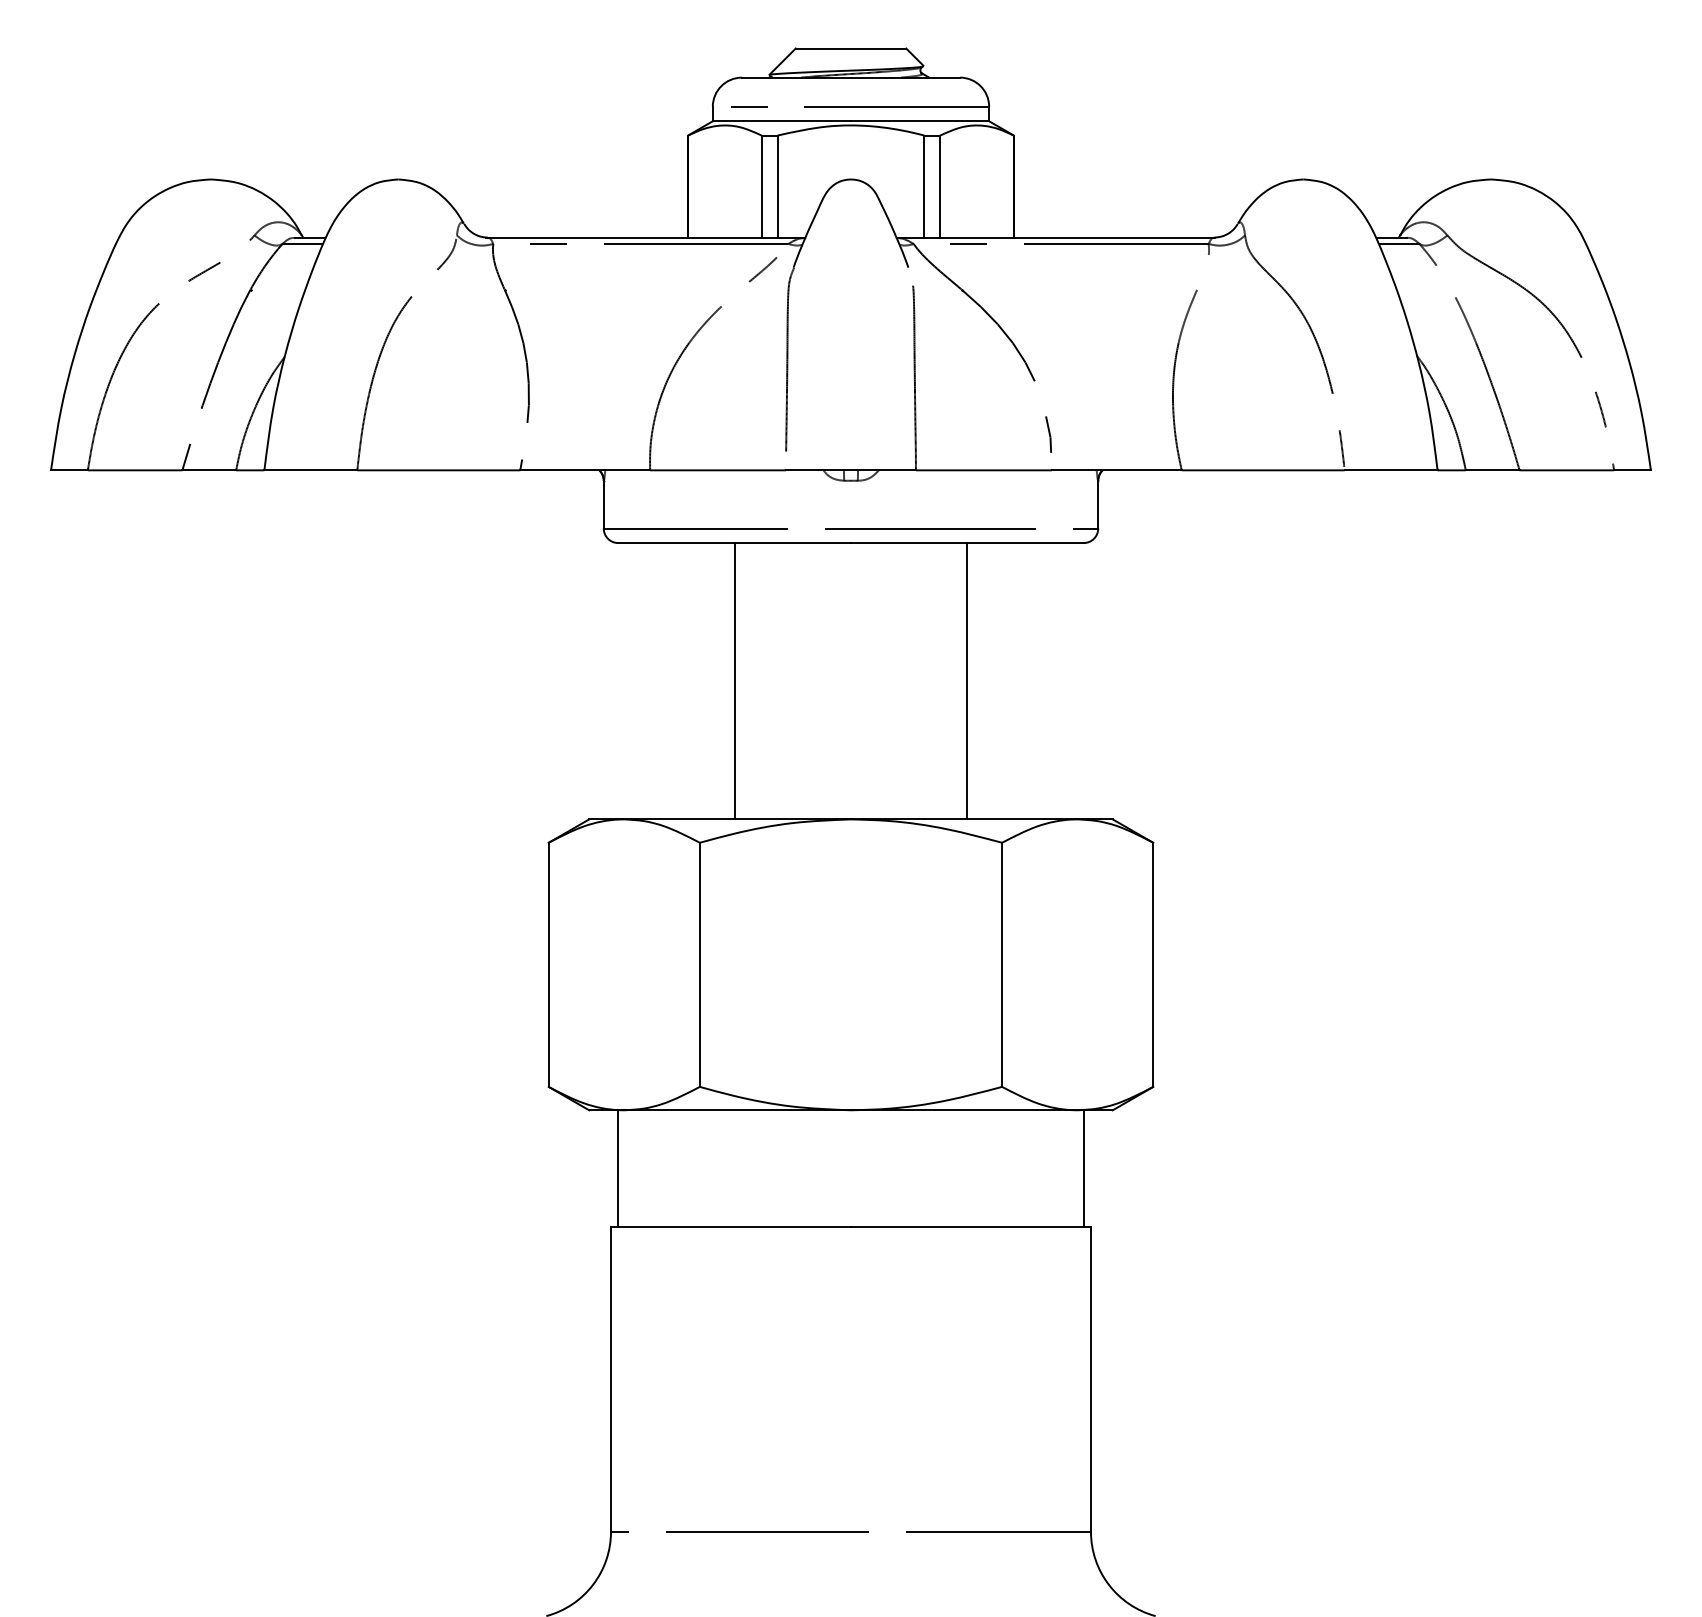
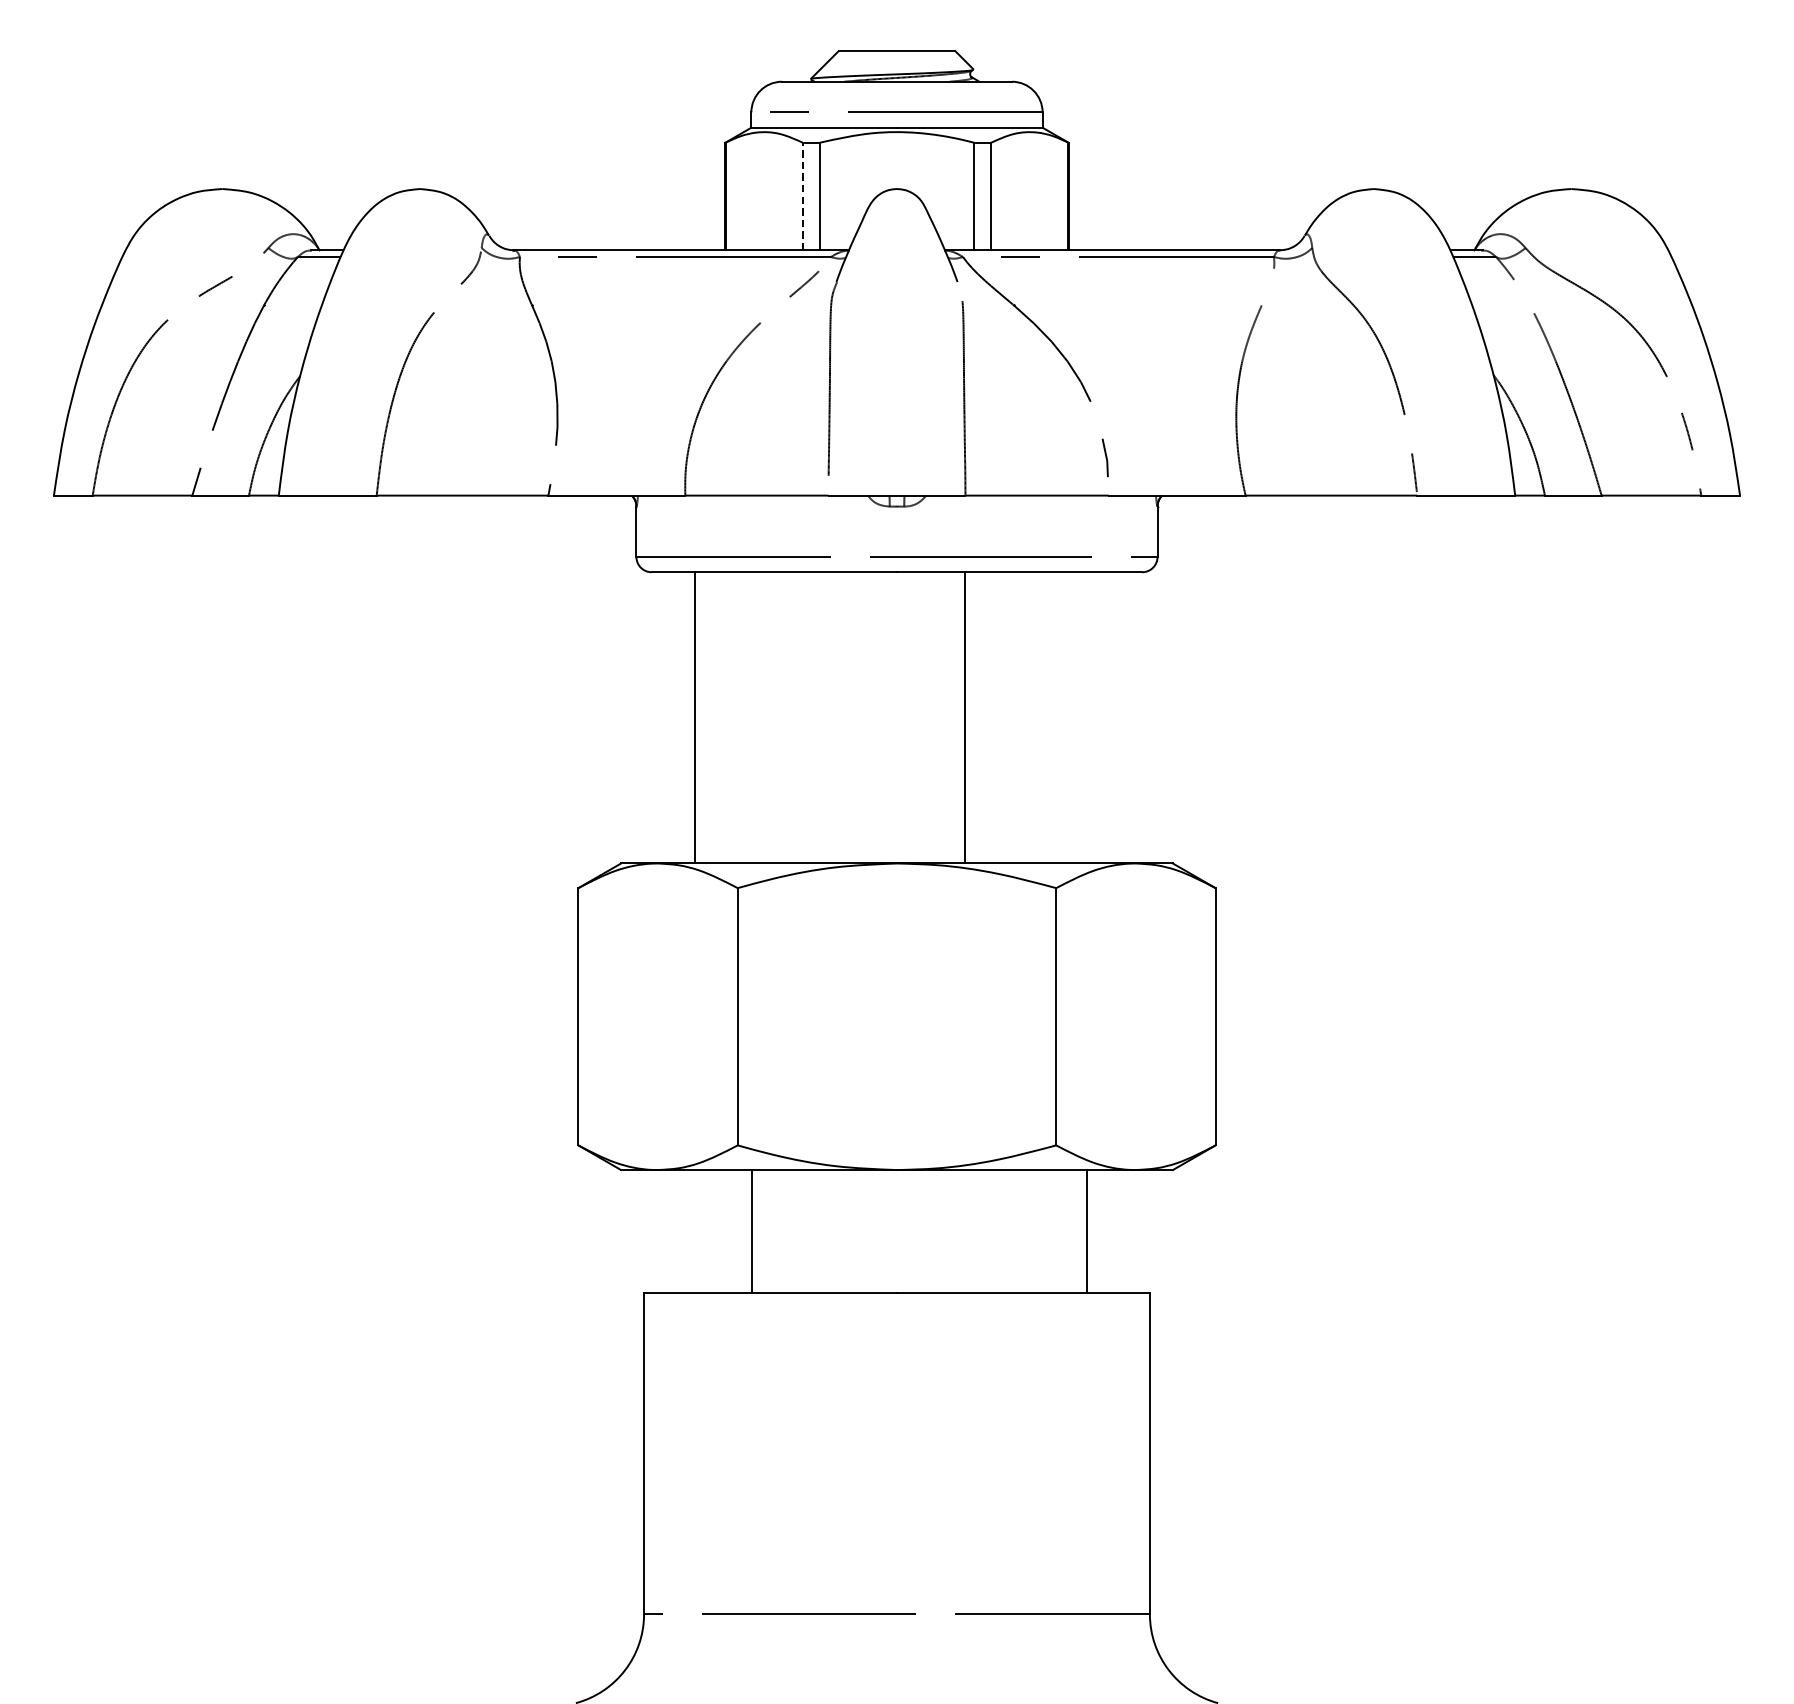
line: (761, 186) -> (802, 196), solid -> dashed
line: (734, 681) -> (695, 718), moved
line: (967, 681) -> (964, 718), moved
line: (618, 1168) -> (752, 1231), moved
line: (1083, 1168) -> (1087, 1231), moved

